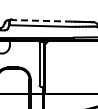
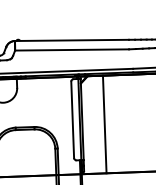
line: (40, 20) -> (71, 39), dashed -> solid
line: (57, 67) -> (105, 124), added

